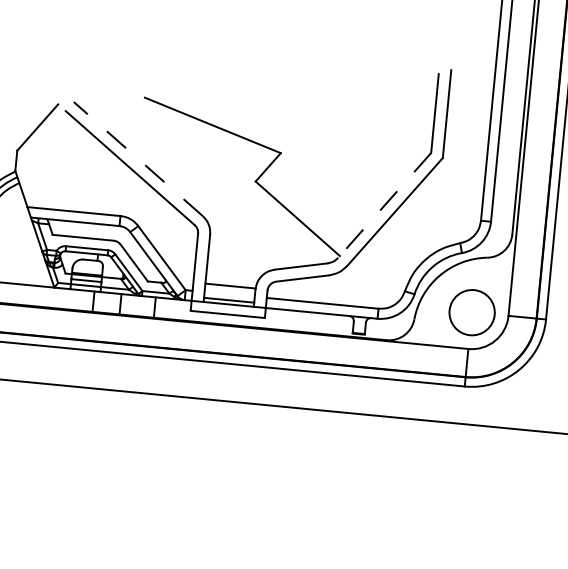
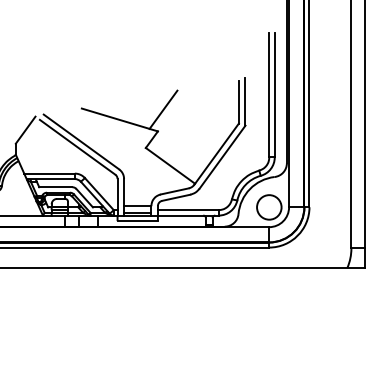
line: (294, 113) -> (163, 109), added
line: (138, 158) -> (81, 141), dashed -> solid
line: (384, 206) -> (216, 154), dashed -> solid

